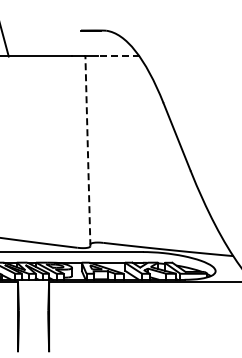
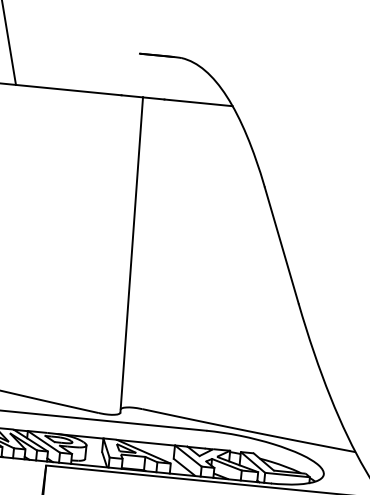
line: (118, 56) -> (197, 102), dashed -> solid
line: (87, 151) -> (131, 255), dashed -> solid

